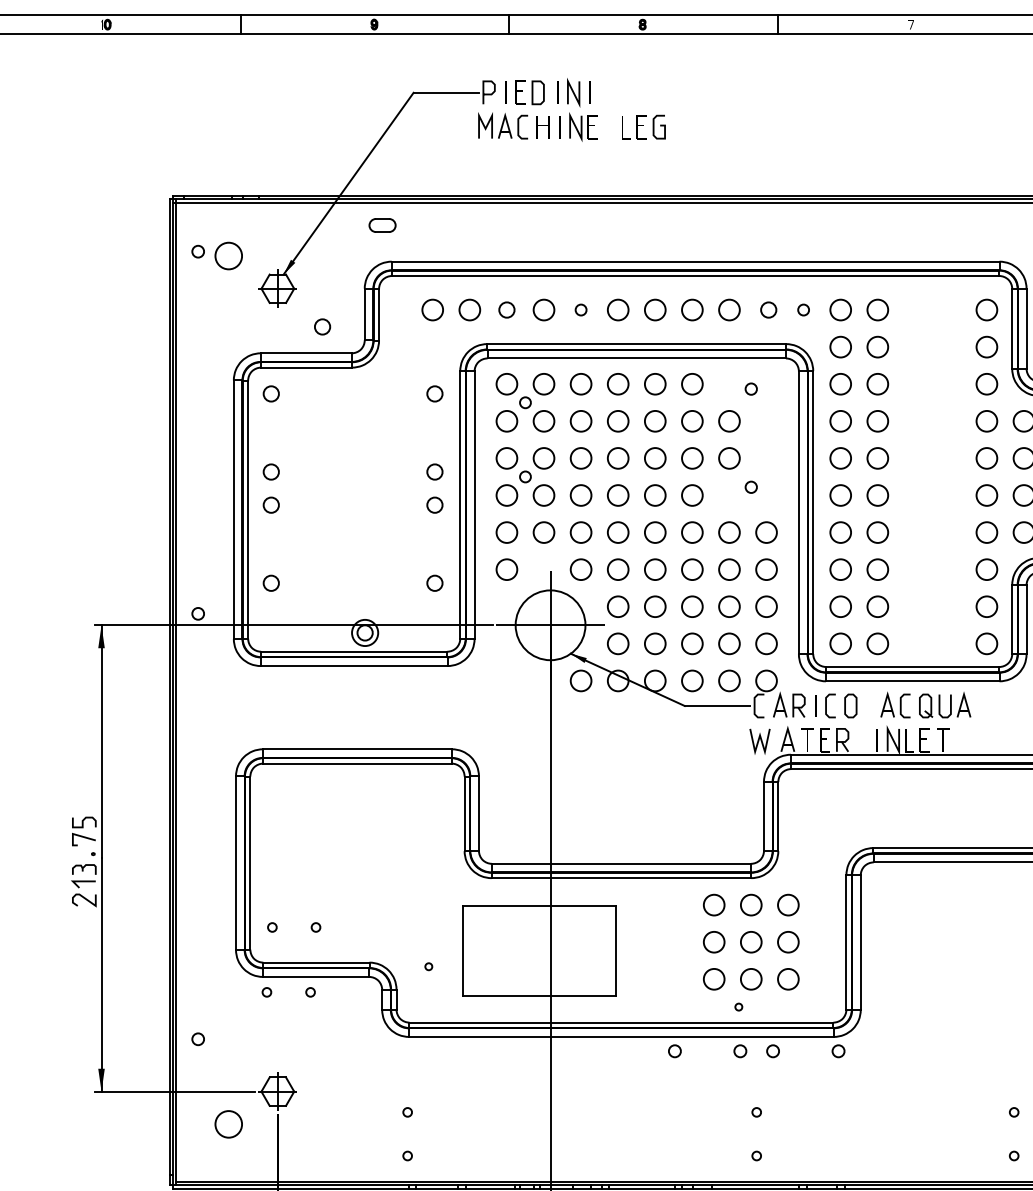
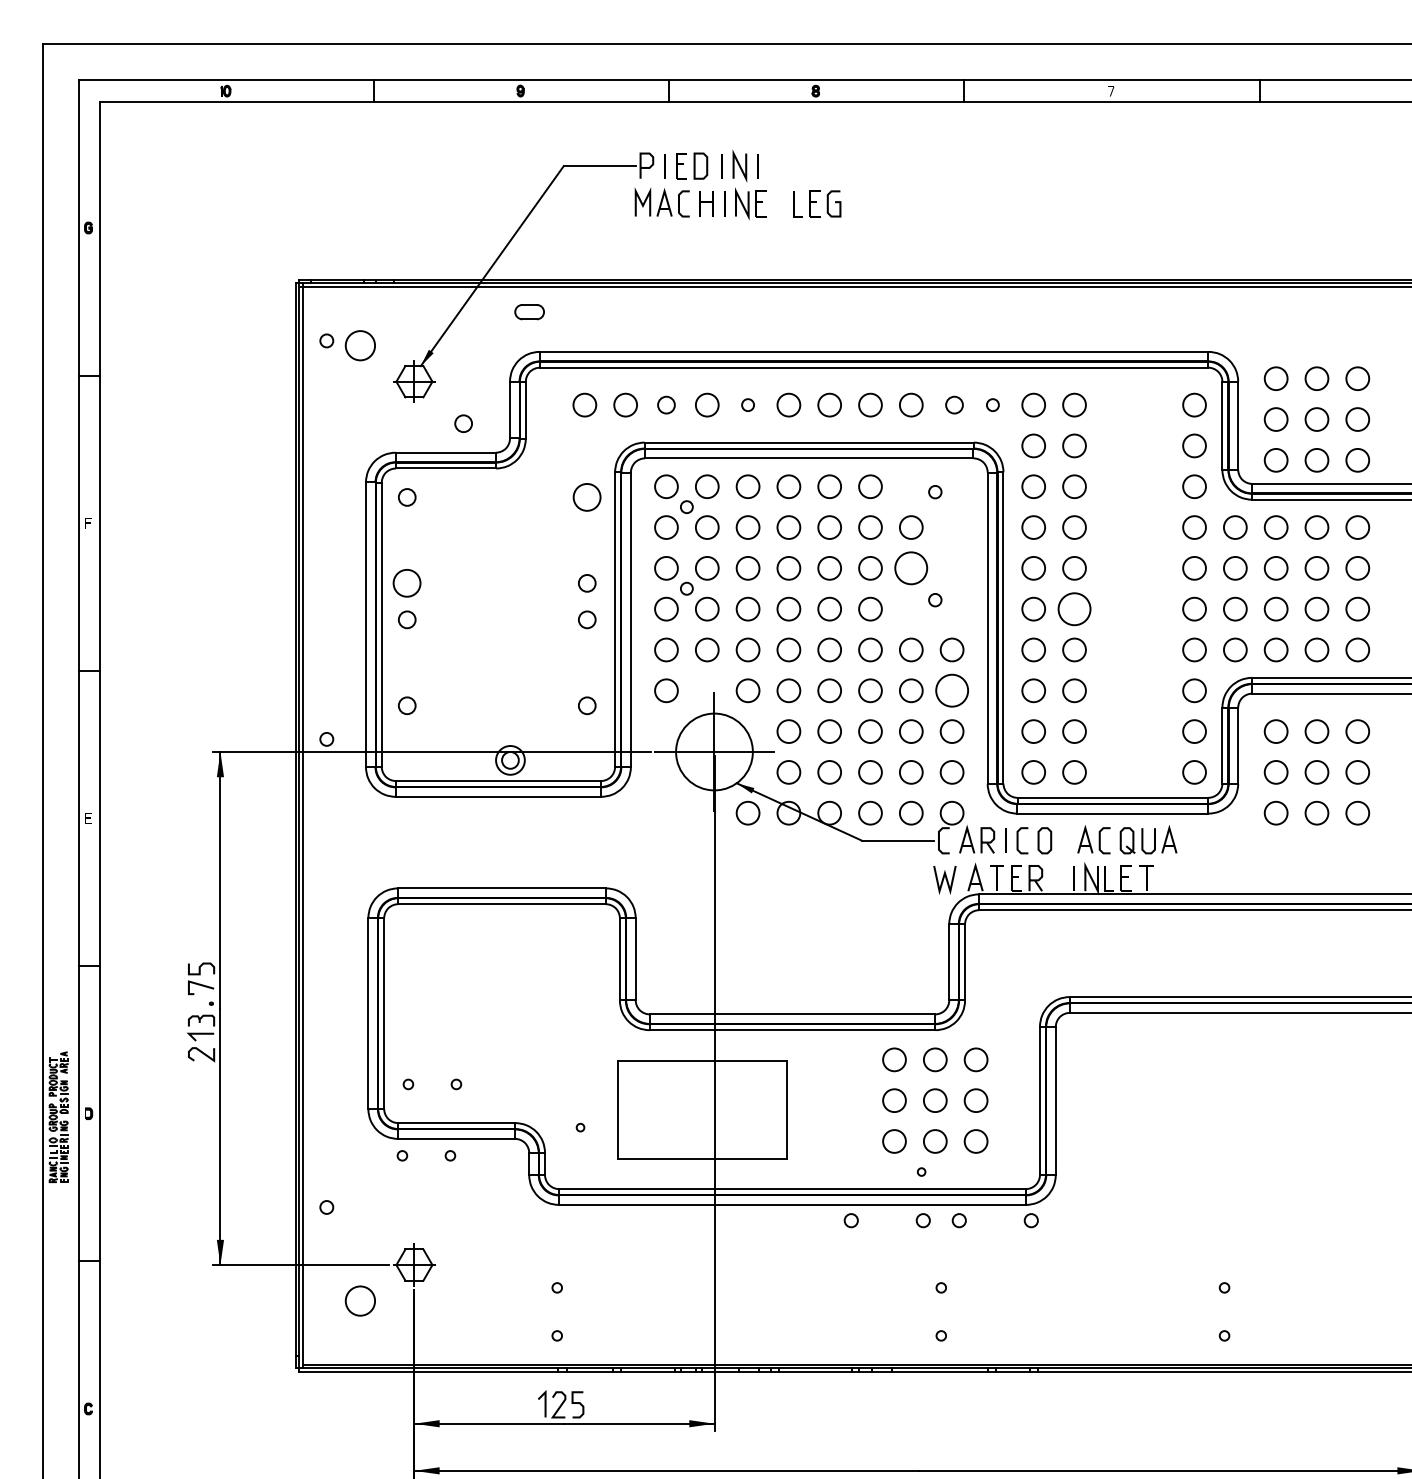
circle: (435, 393) -> (587, 497), size x1.6
circle: (729, 458) -> (911, 568), size x1.4
circle: (271, 472) -> (407, 583), size x1.6
circle: (877, 494) -> (1074, 608), size x1.4
circle: (765, 569) -> (951, 690), size x1.4

